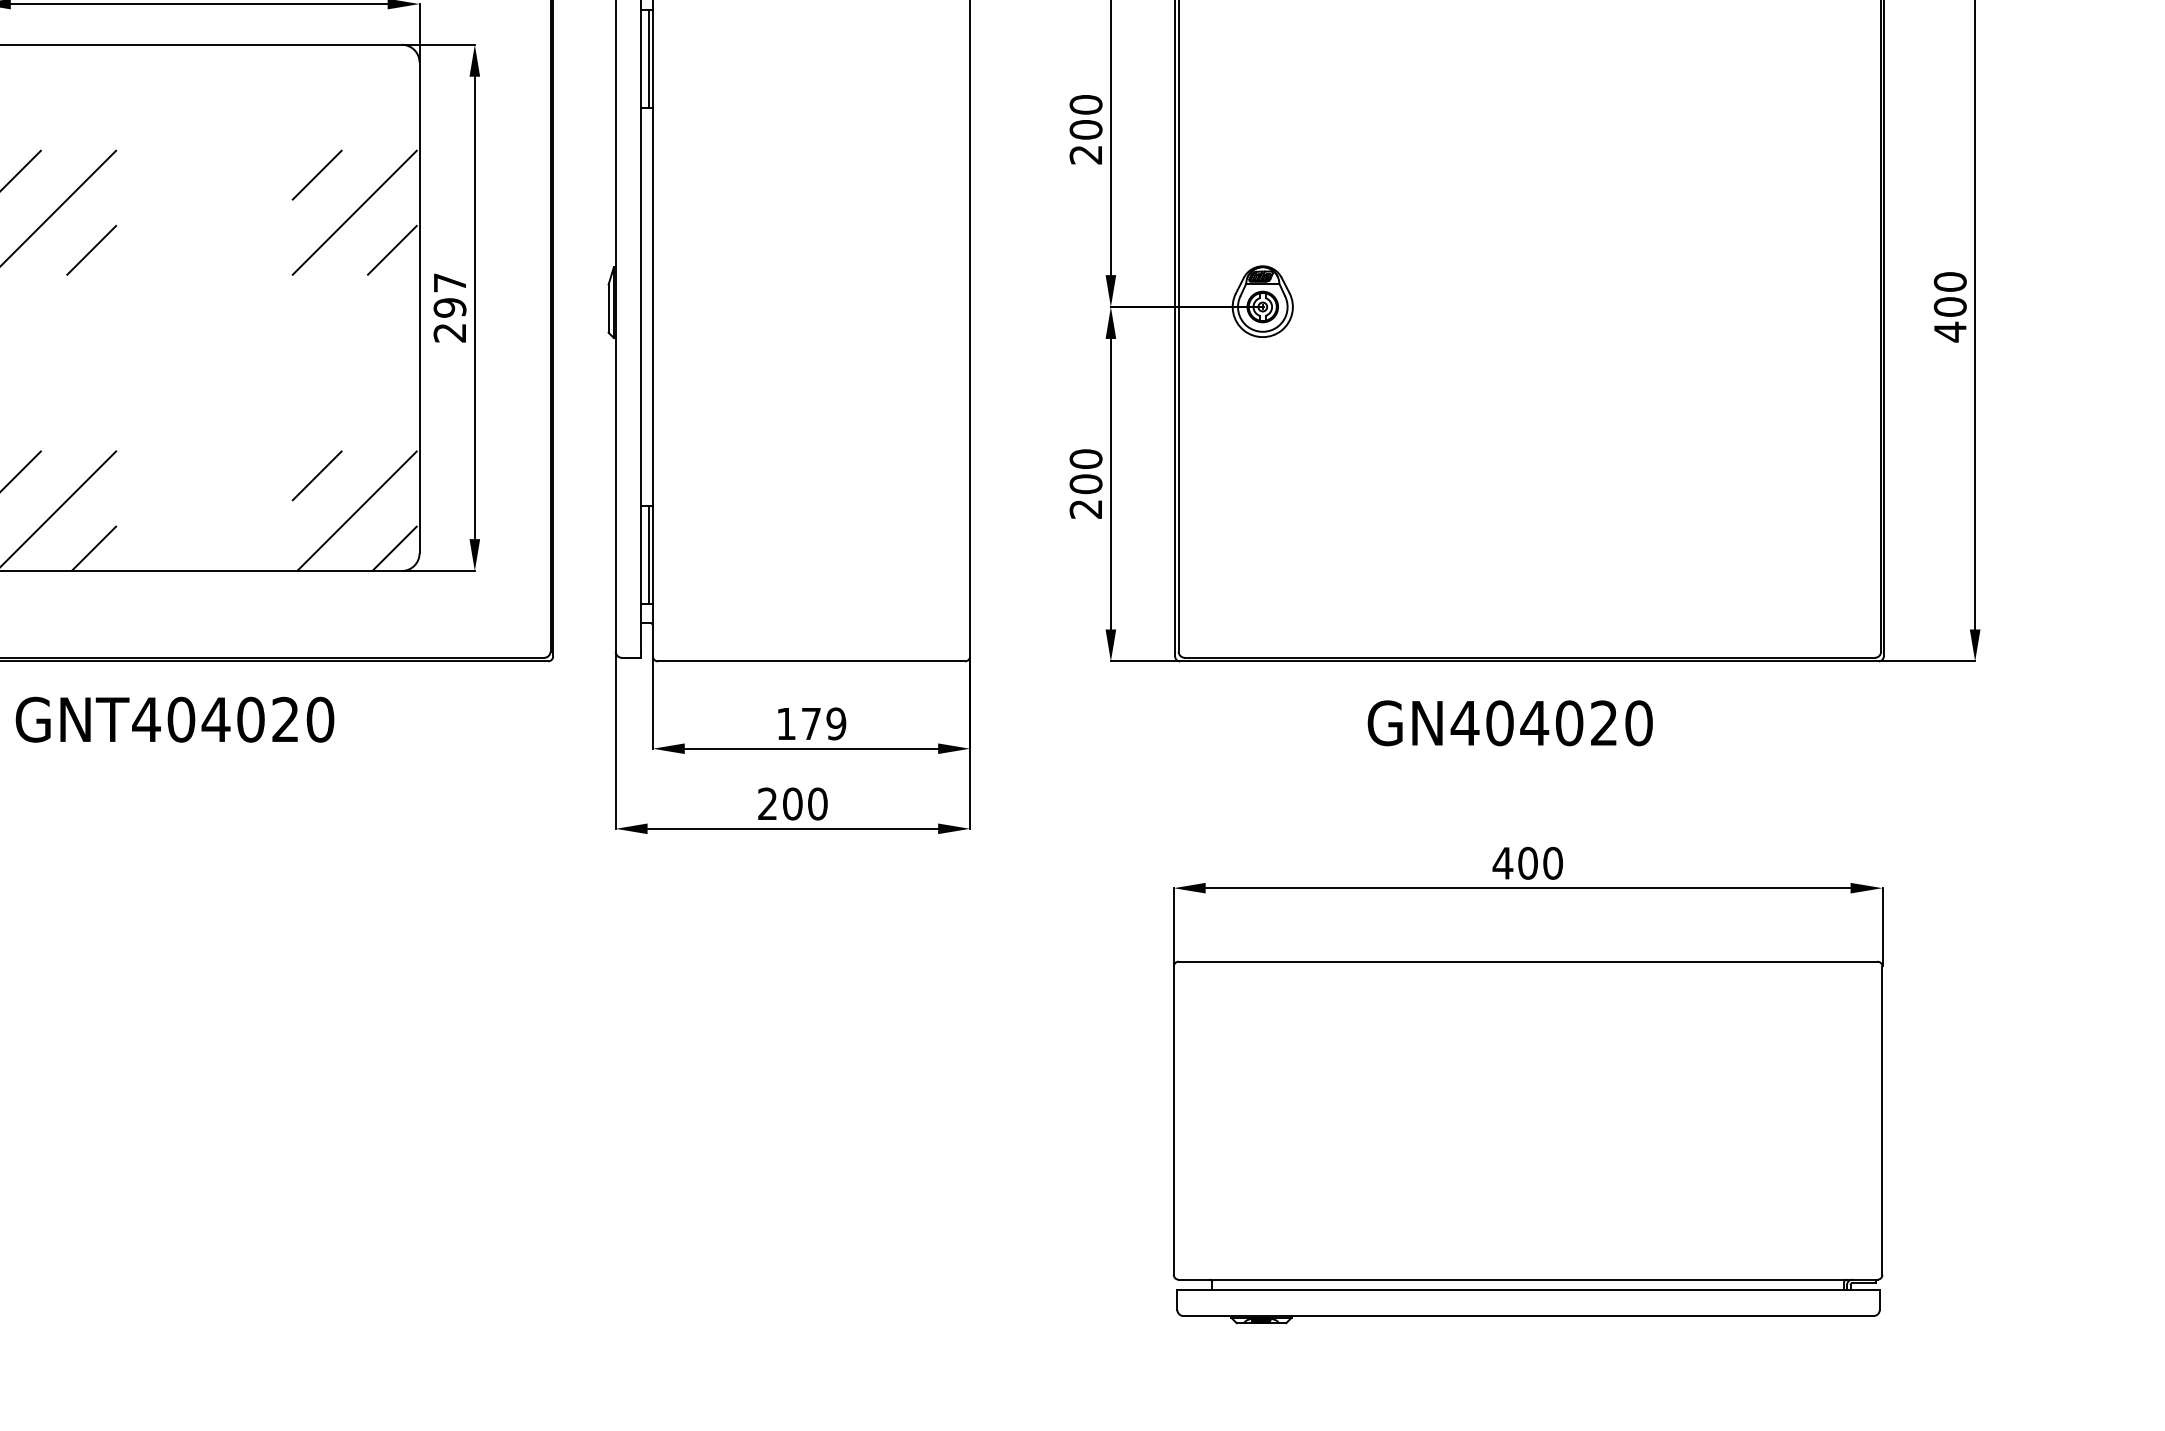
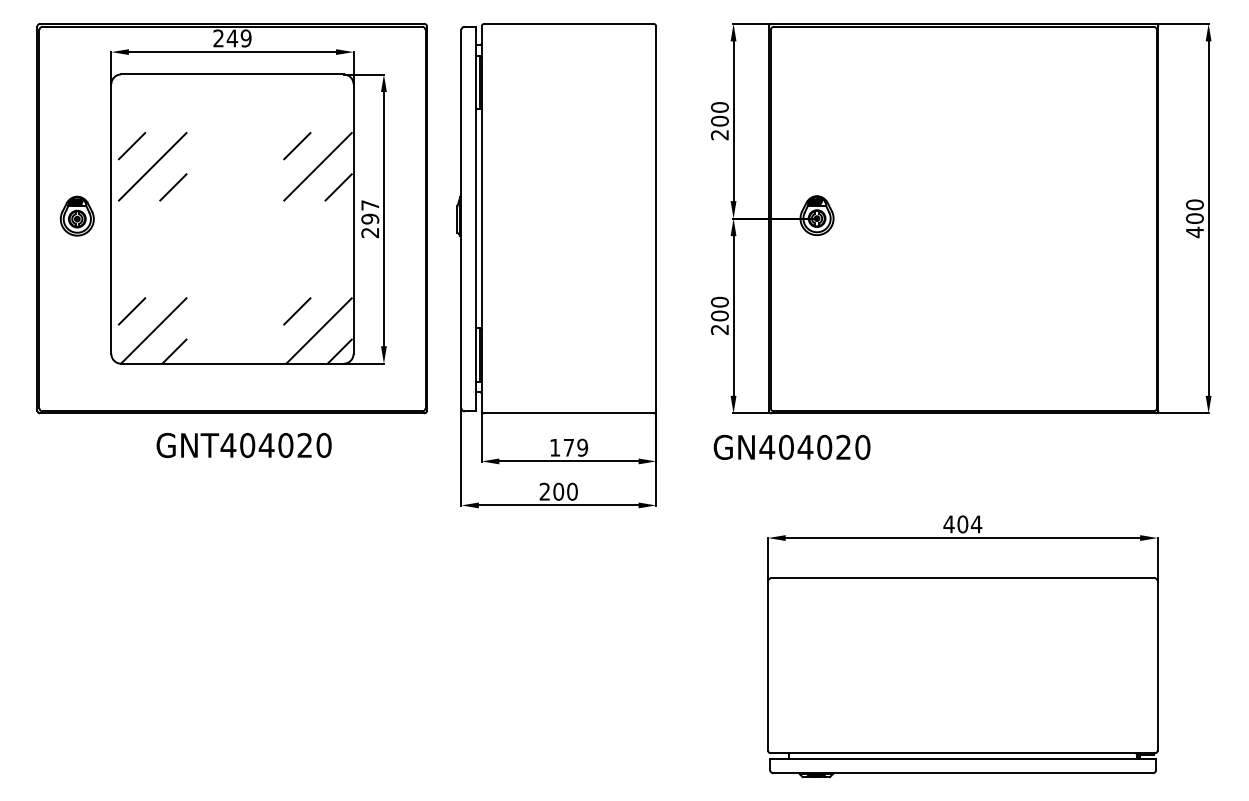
text: (173, 719) -> (243, 445), moved
text: (1509, 721) -> (791, 446), moved
text: (1552, 863) -> (976, 524), 400 -> 404

